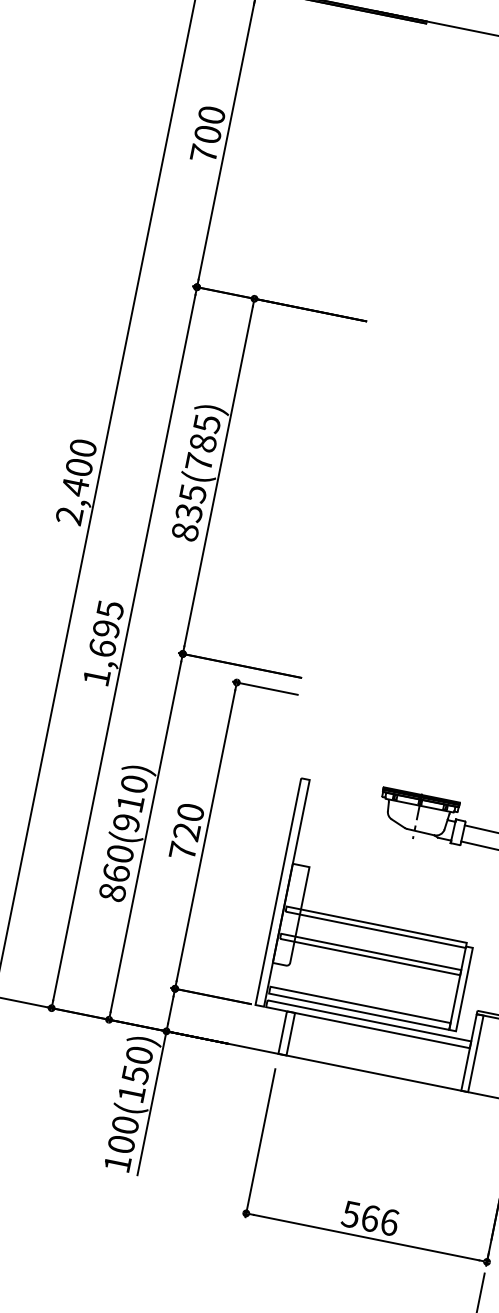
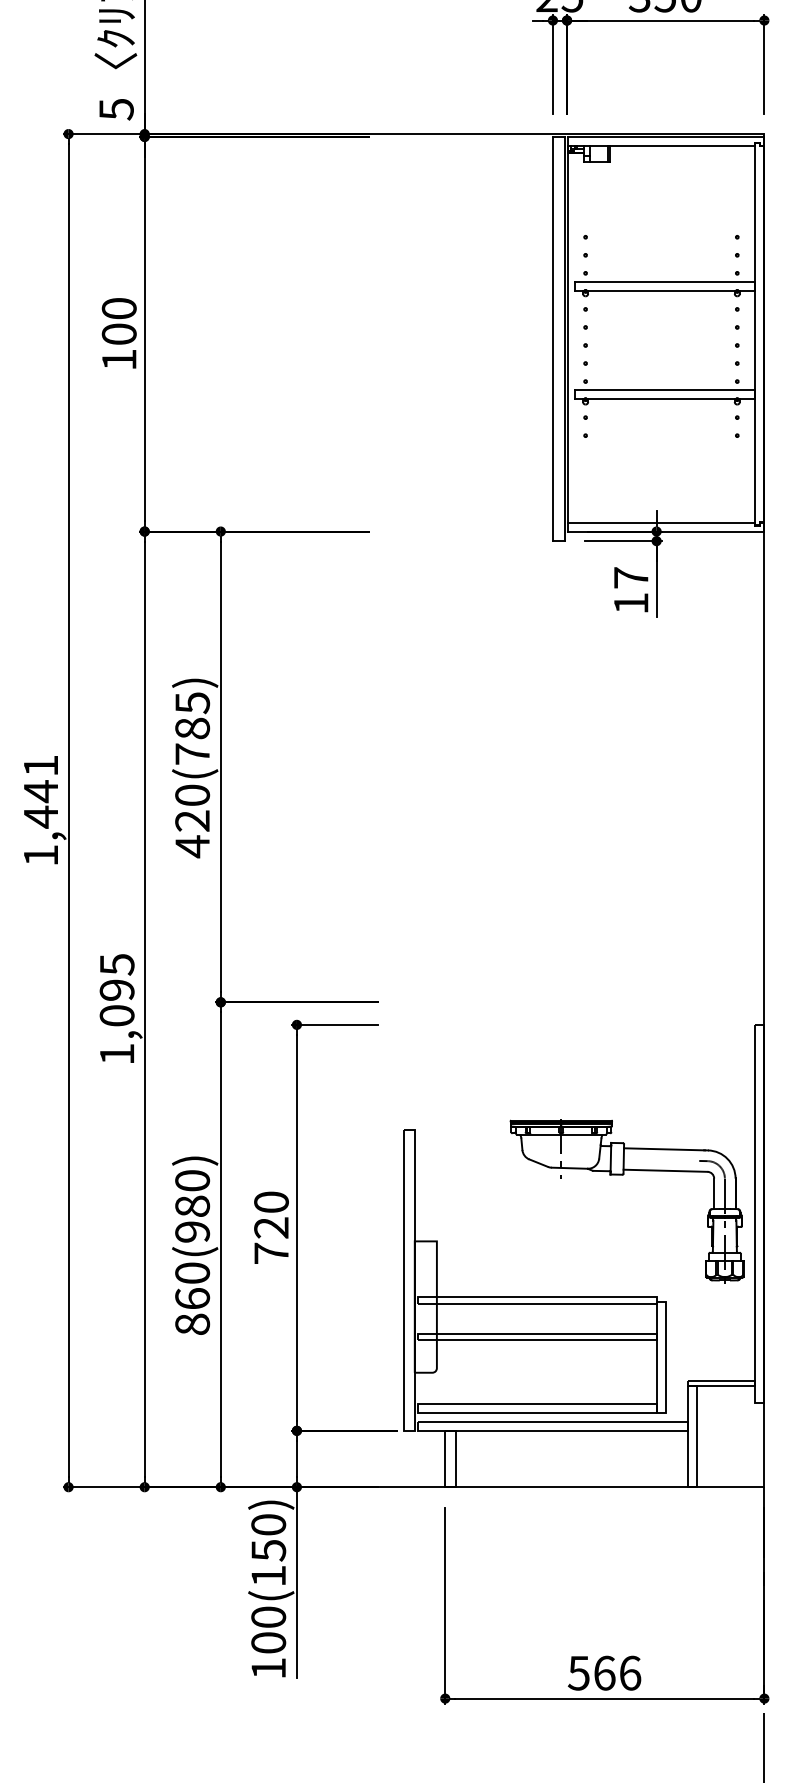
text: (204, 153) -> (119, 359), 700 -> 100
text: (76, 481) -> (40, 810), 2,400 -> 1,441
text: (189, 513) -> (192, 821), 835(785) -> 420(785)
text: (102, 648) -> (116, 1015), 1,695 -> 1,095
text: (130, 802) -> (192, 1205), 860(910) -> 860(980)

